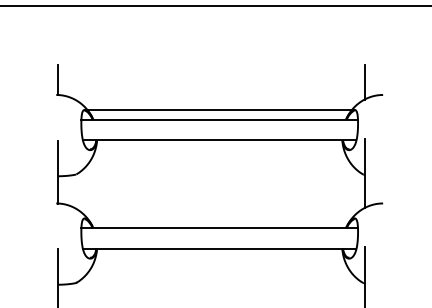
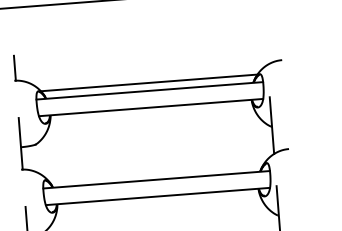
line: (364, 81) -> (266, 50), removed

